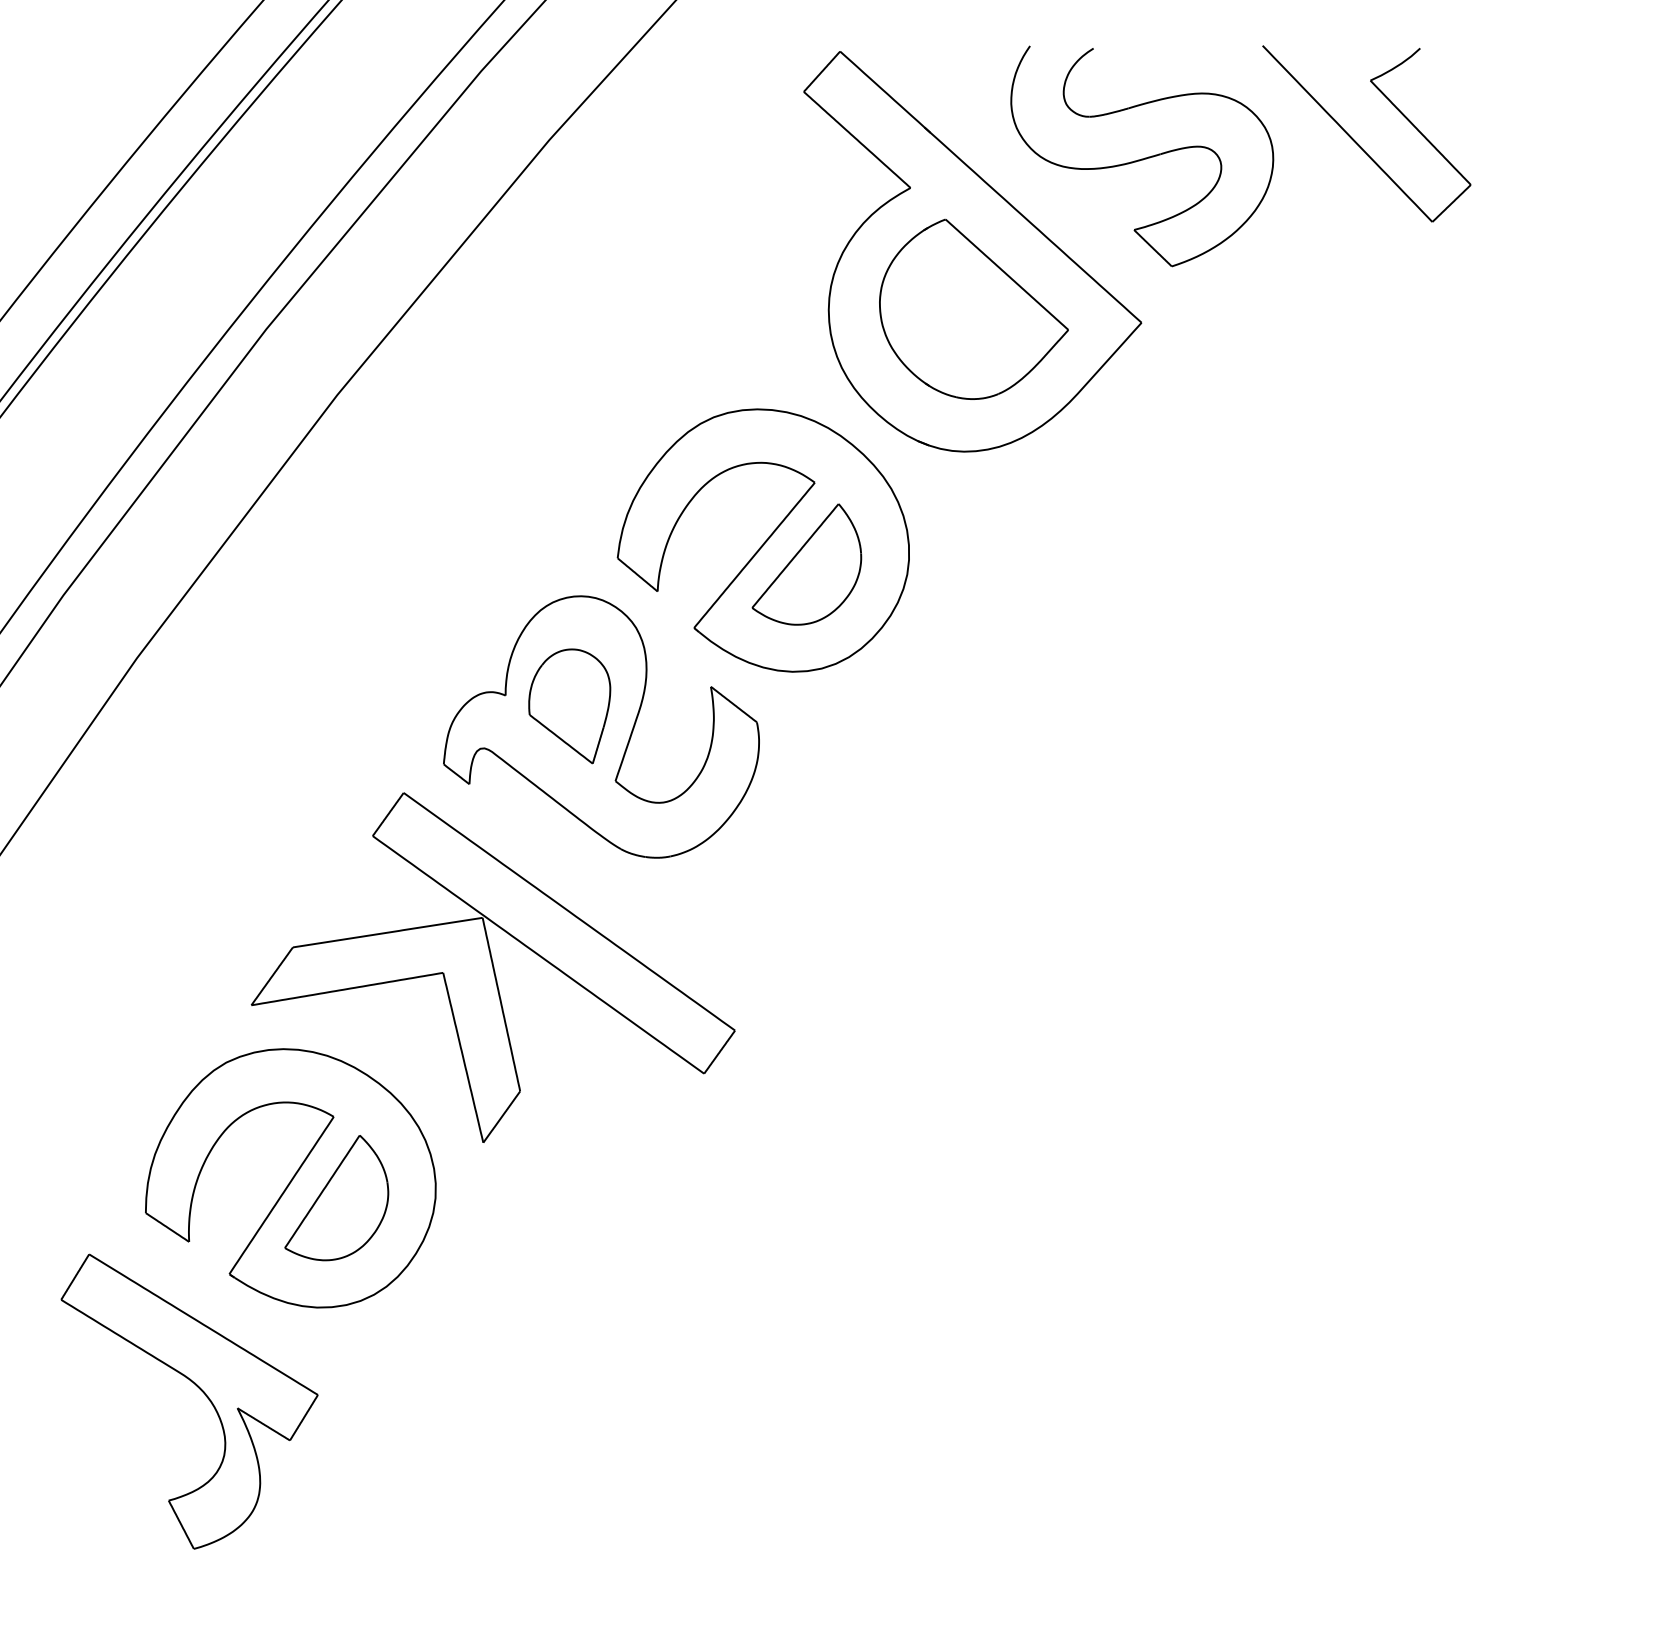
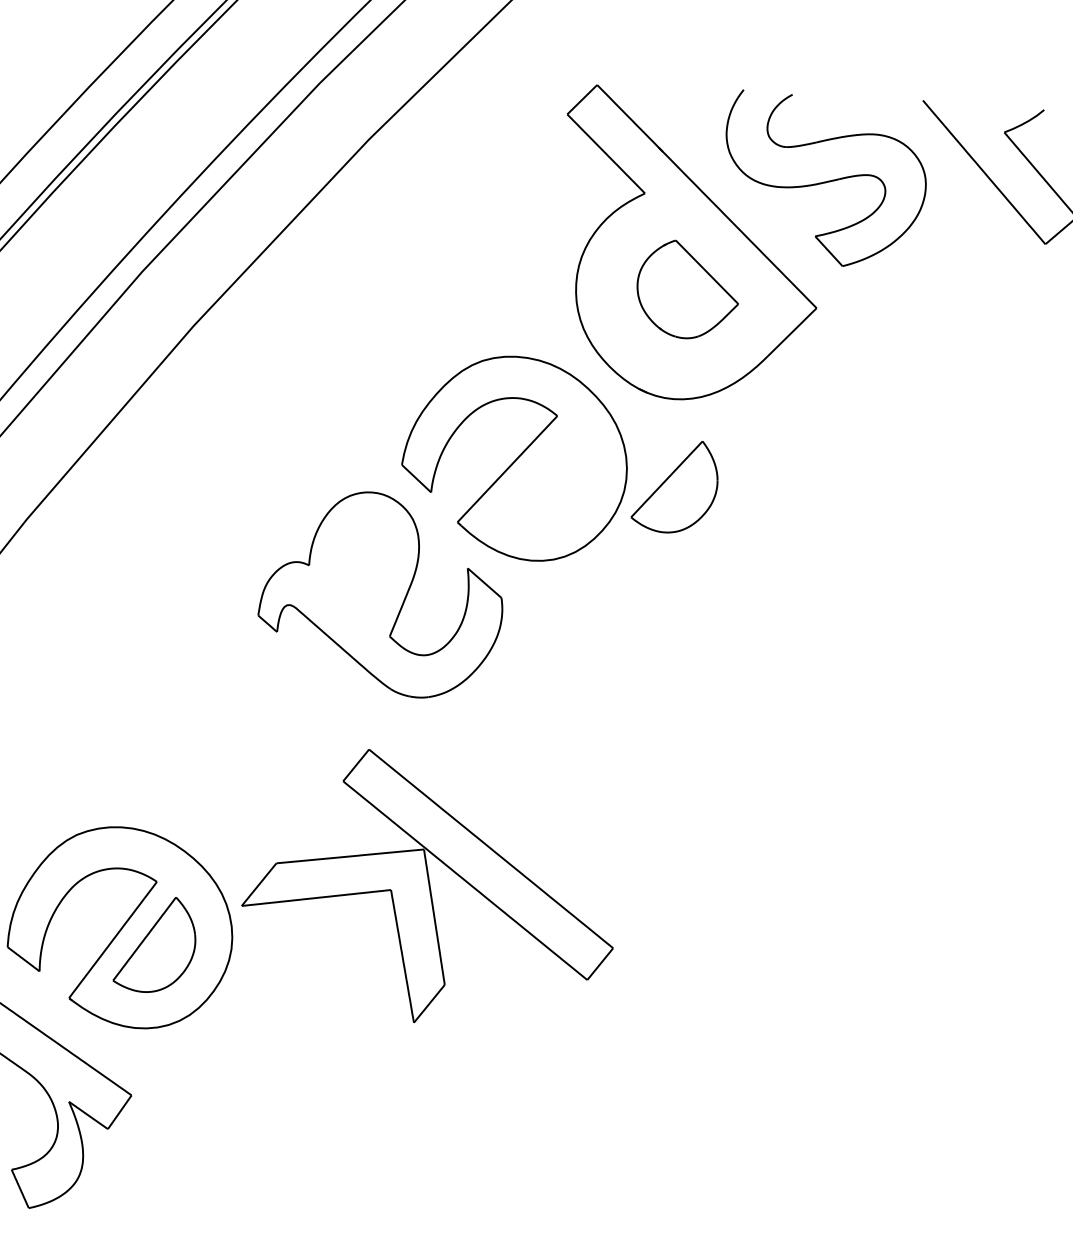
part: (973, 308) -> (687, 289), size x0.7
part: (806, 564) -> (674, 486), moved
part: (569, 706) -> (357, 576), removed
part: (492, 967) -> (429, 888), moved

